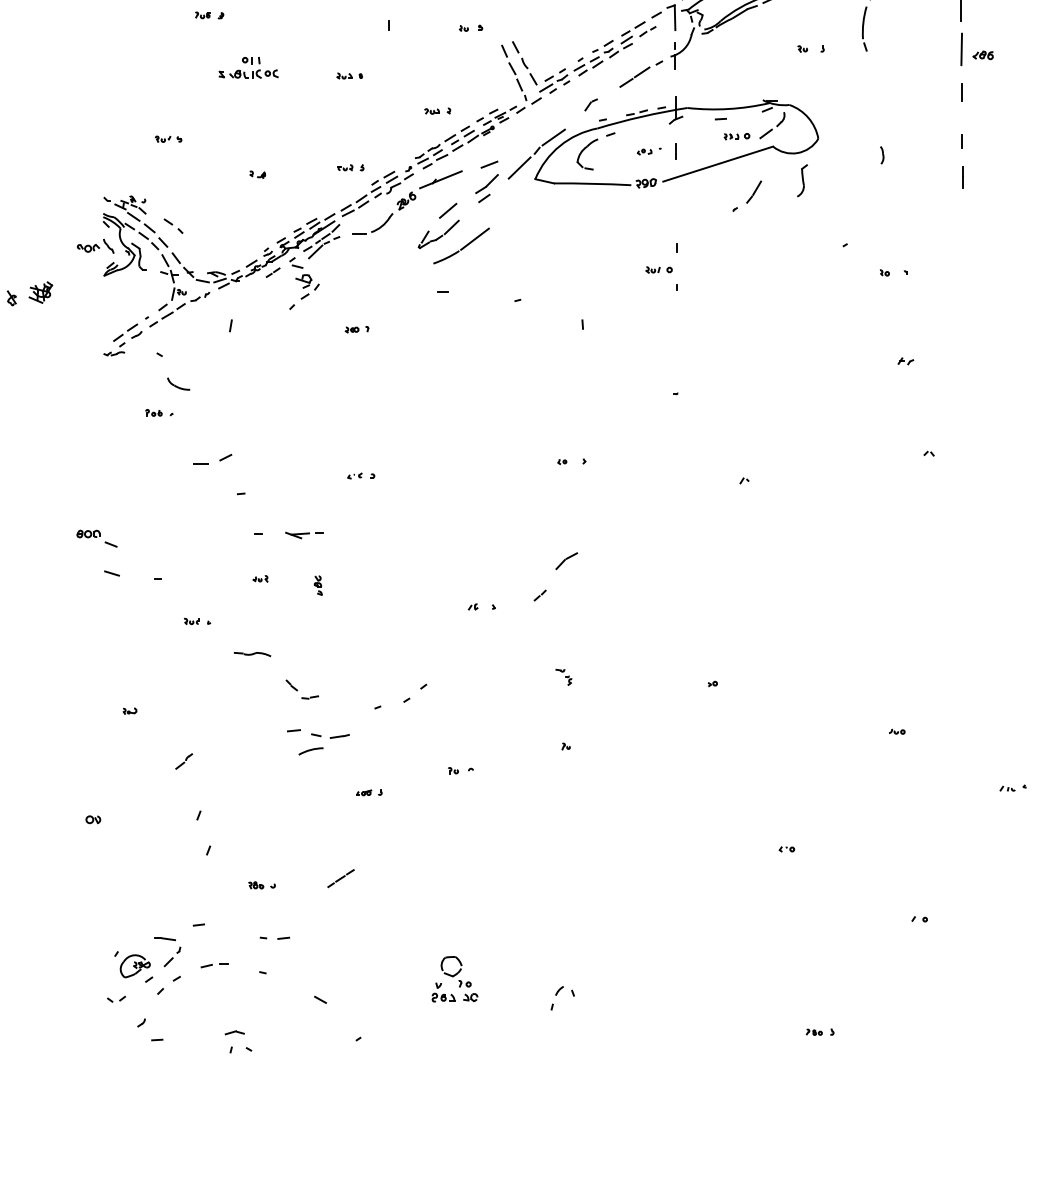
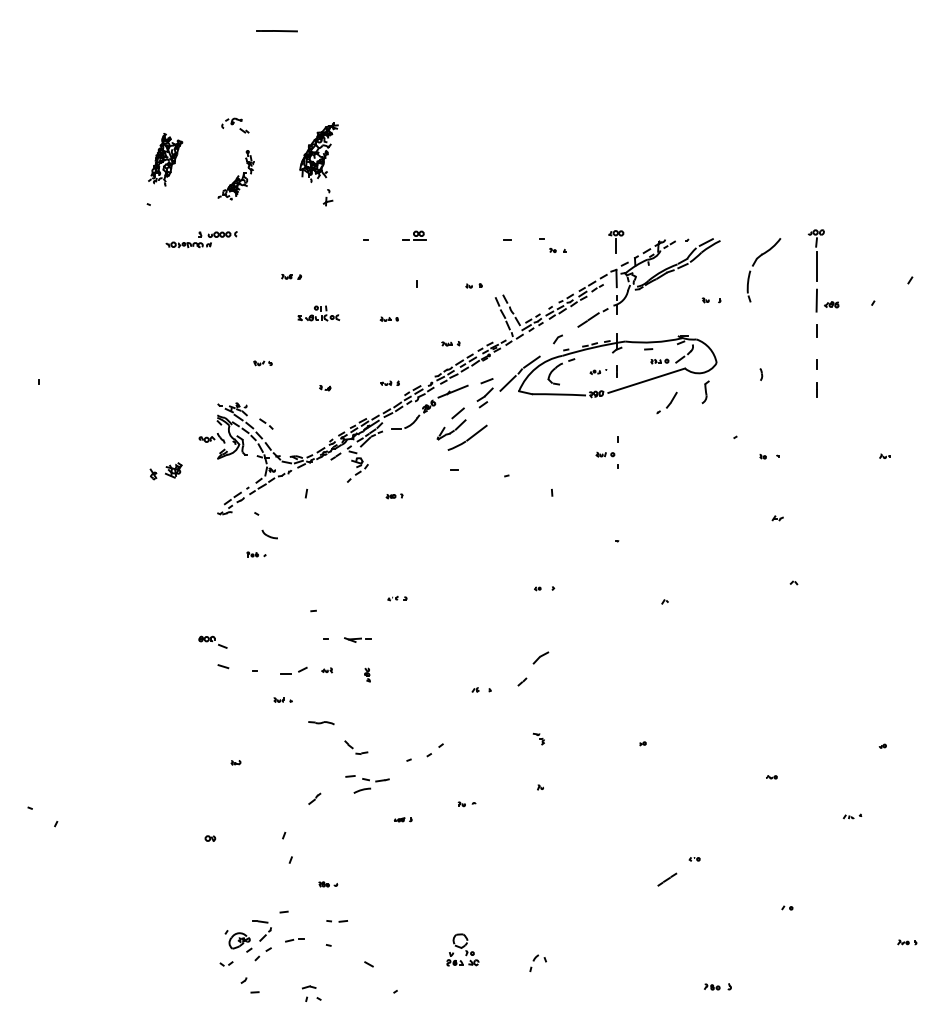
part: (212, 458) -> (293, 670), moved
line: (183, 760) -> (314, 798), moved
line: (341, 878) -> (667, 879), moved
part: (819, 1031) -> (717, 986), size x1.4

